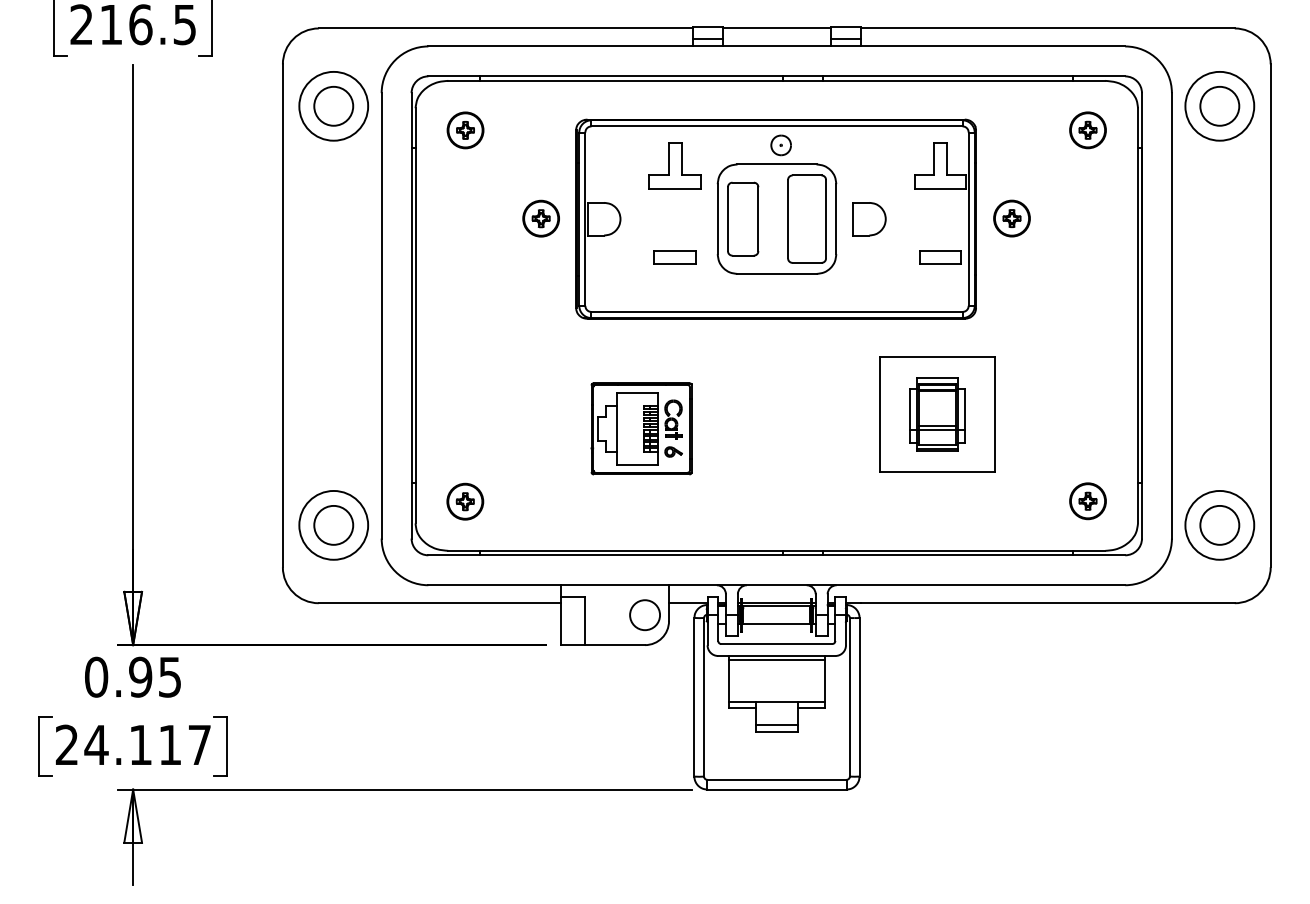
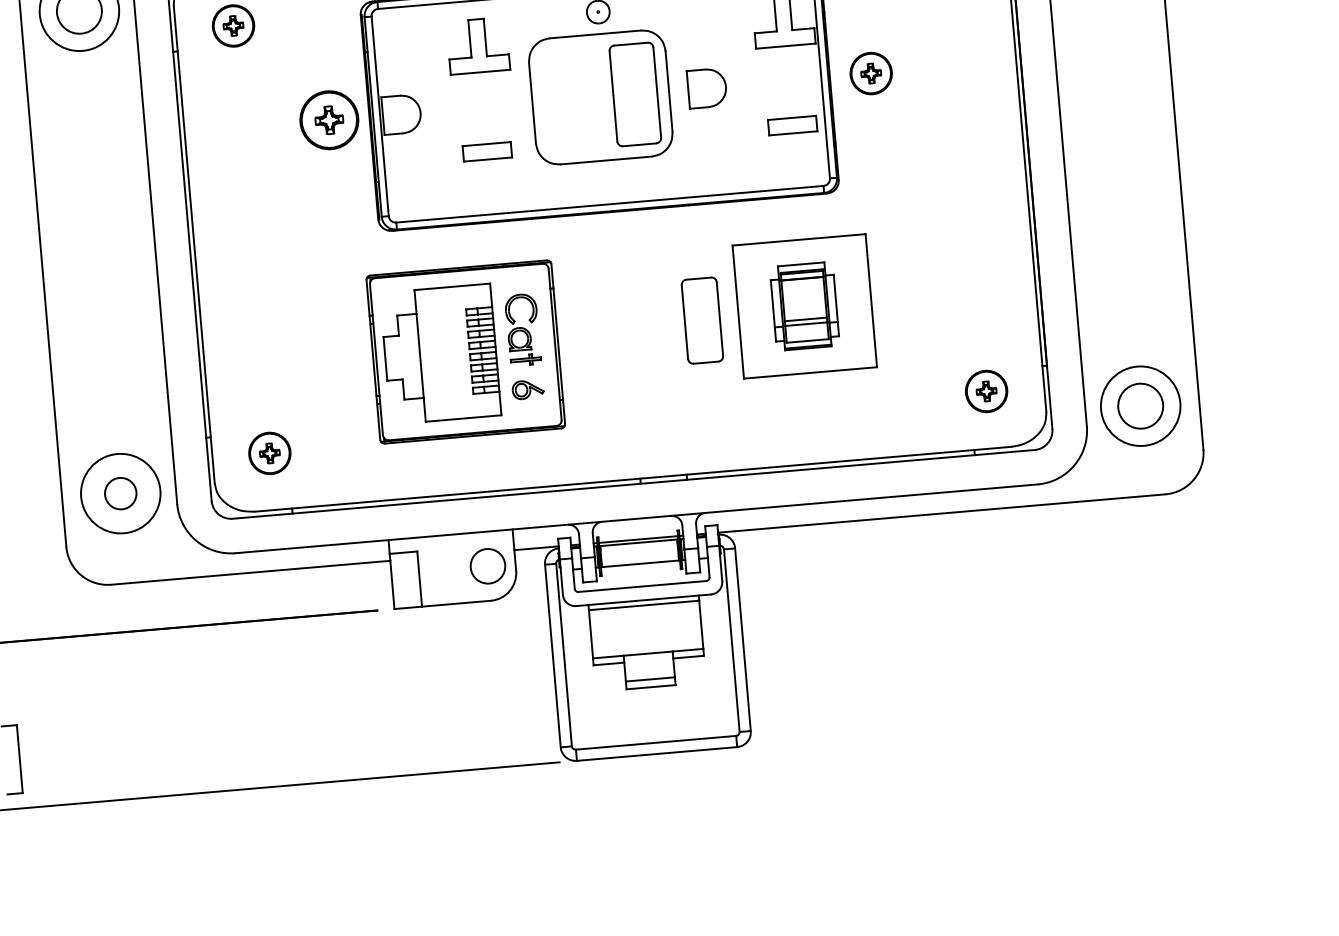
part: (540, 218) -> (328, 120), size x1.4
part: (743, 218) -> (702, 319), moved
part: (641, 428) -> (465, 351), size x1.6
circle: (333, 524) -> (120, 492), size x0.7

